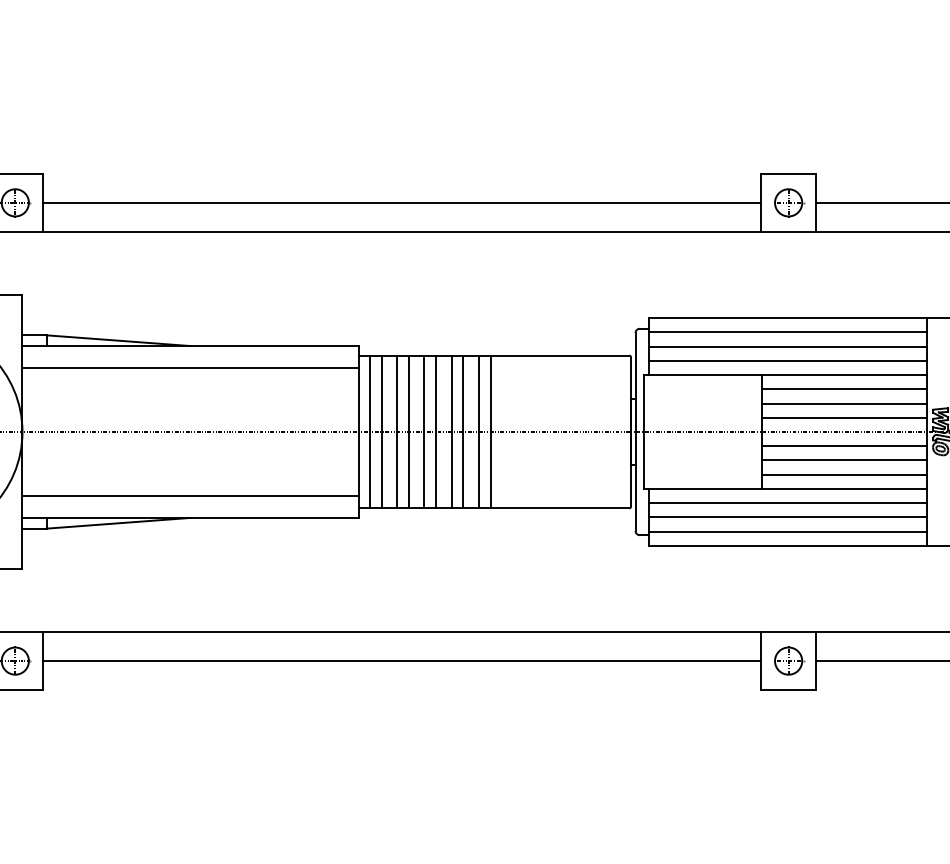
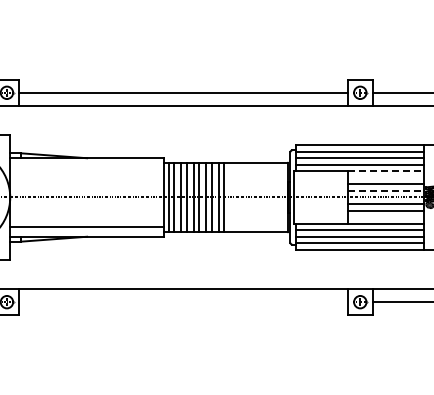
line: (191, 368) -> (87, 168), removed
line: (843, 375) -> (385, 171), solid -> dashed
line: (843, 388) -> (385, 177), removed
line: (843, 416) -> (385, 190), solid -> dashed
line: (843, 475) -> (385, 217), removed
line: (401, 661) -> (183, 302), removed

